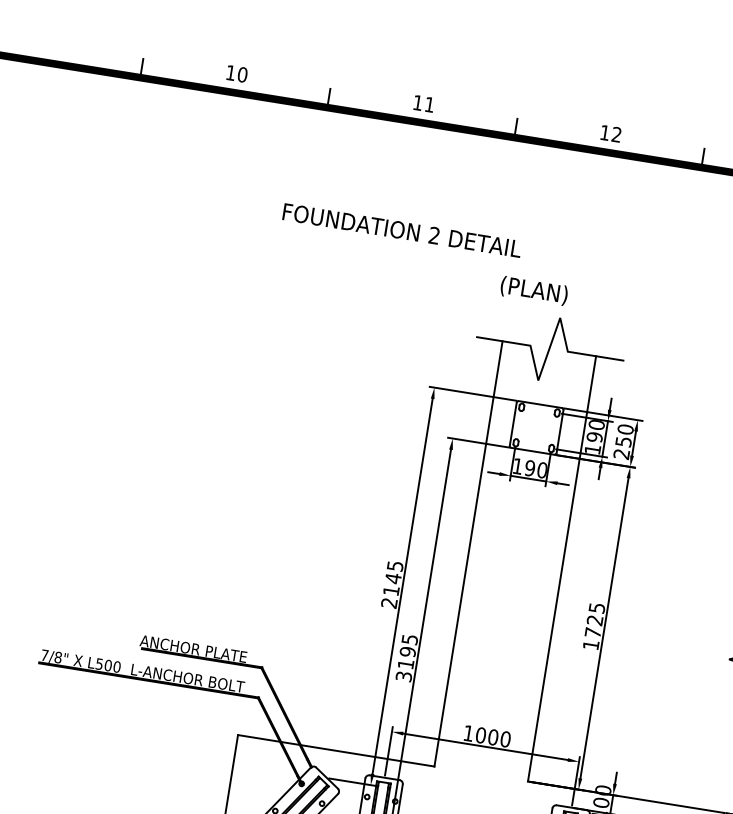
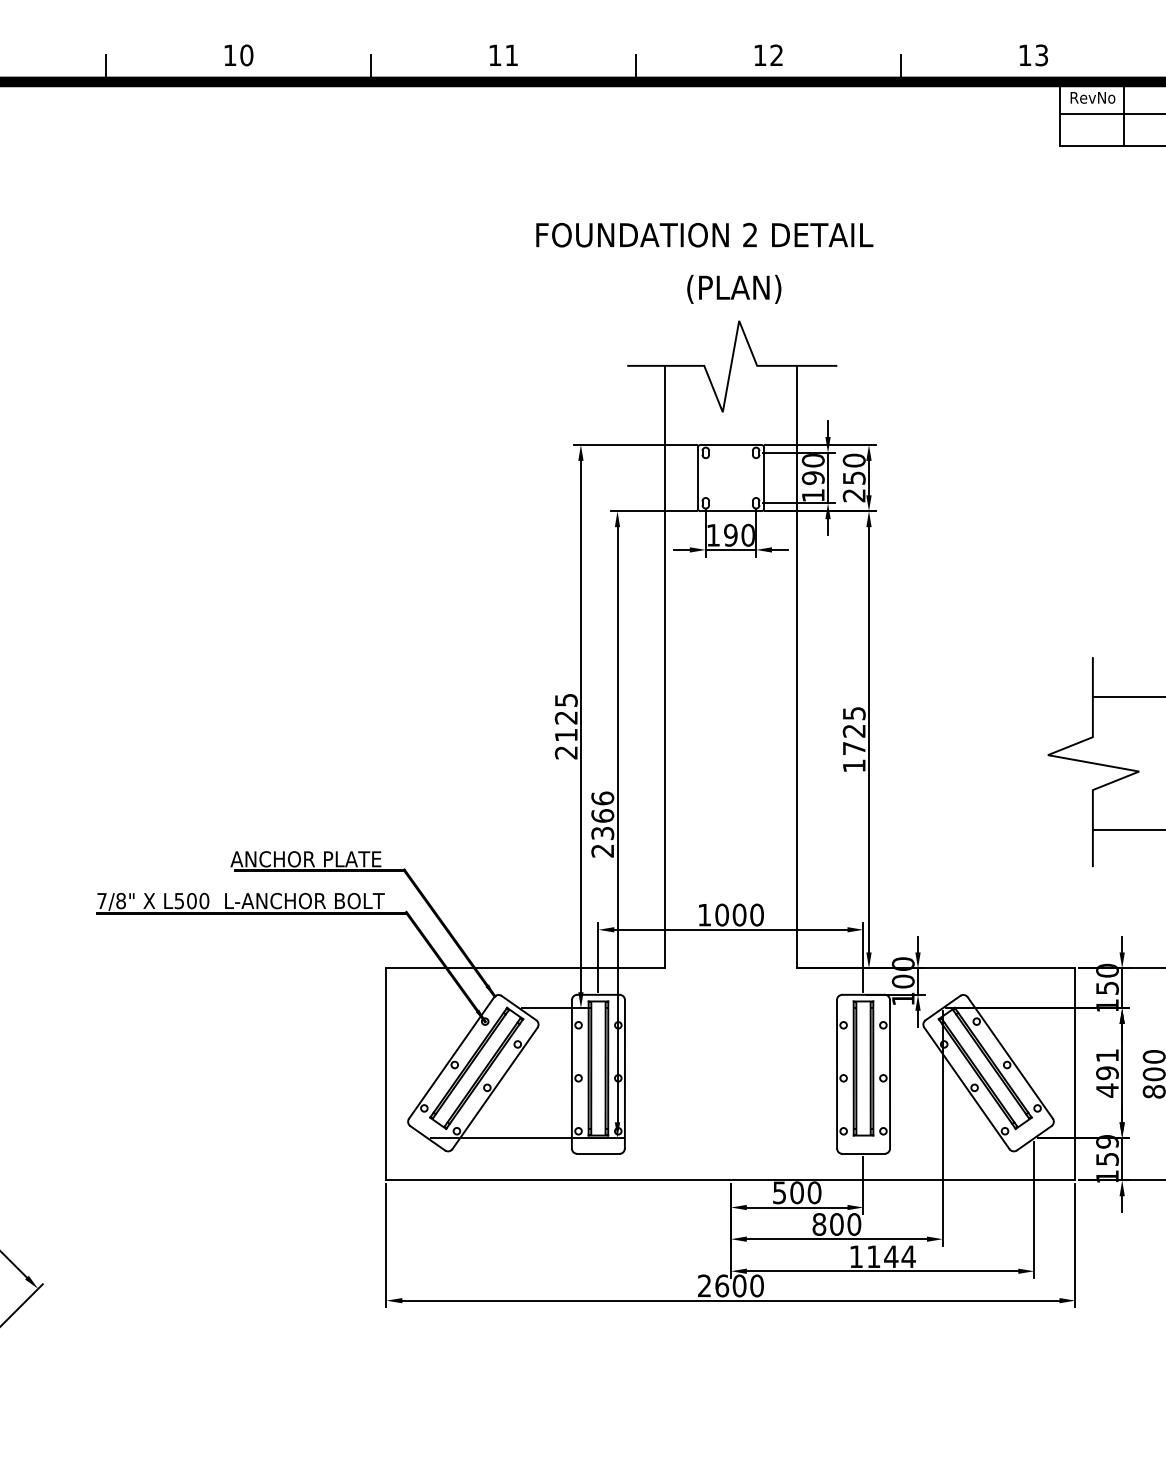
text: (402, 230) -> (704, 234), moved
text: (534, 290) -> (734, 288), moved
text: (392, 578) -> (565, 717), 2145 -> 2125
text: (406, 657) -> (602, 824), 3195 -> 2366

